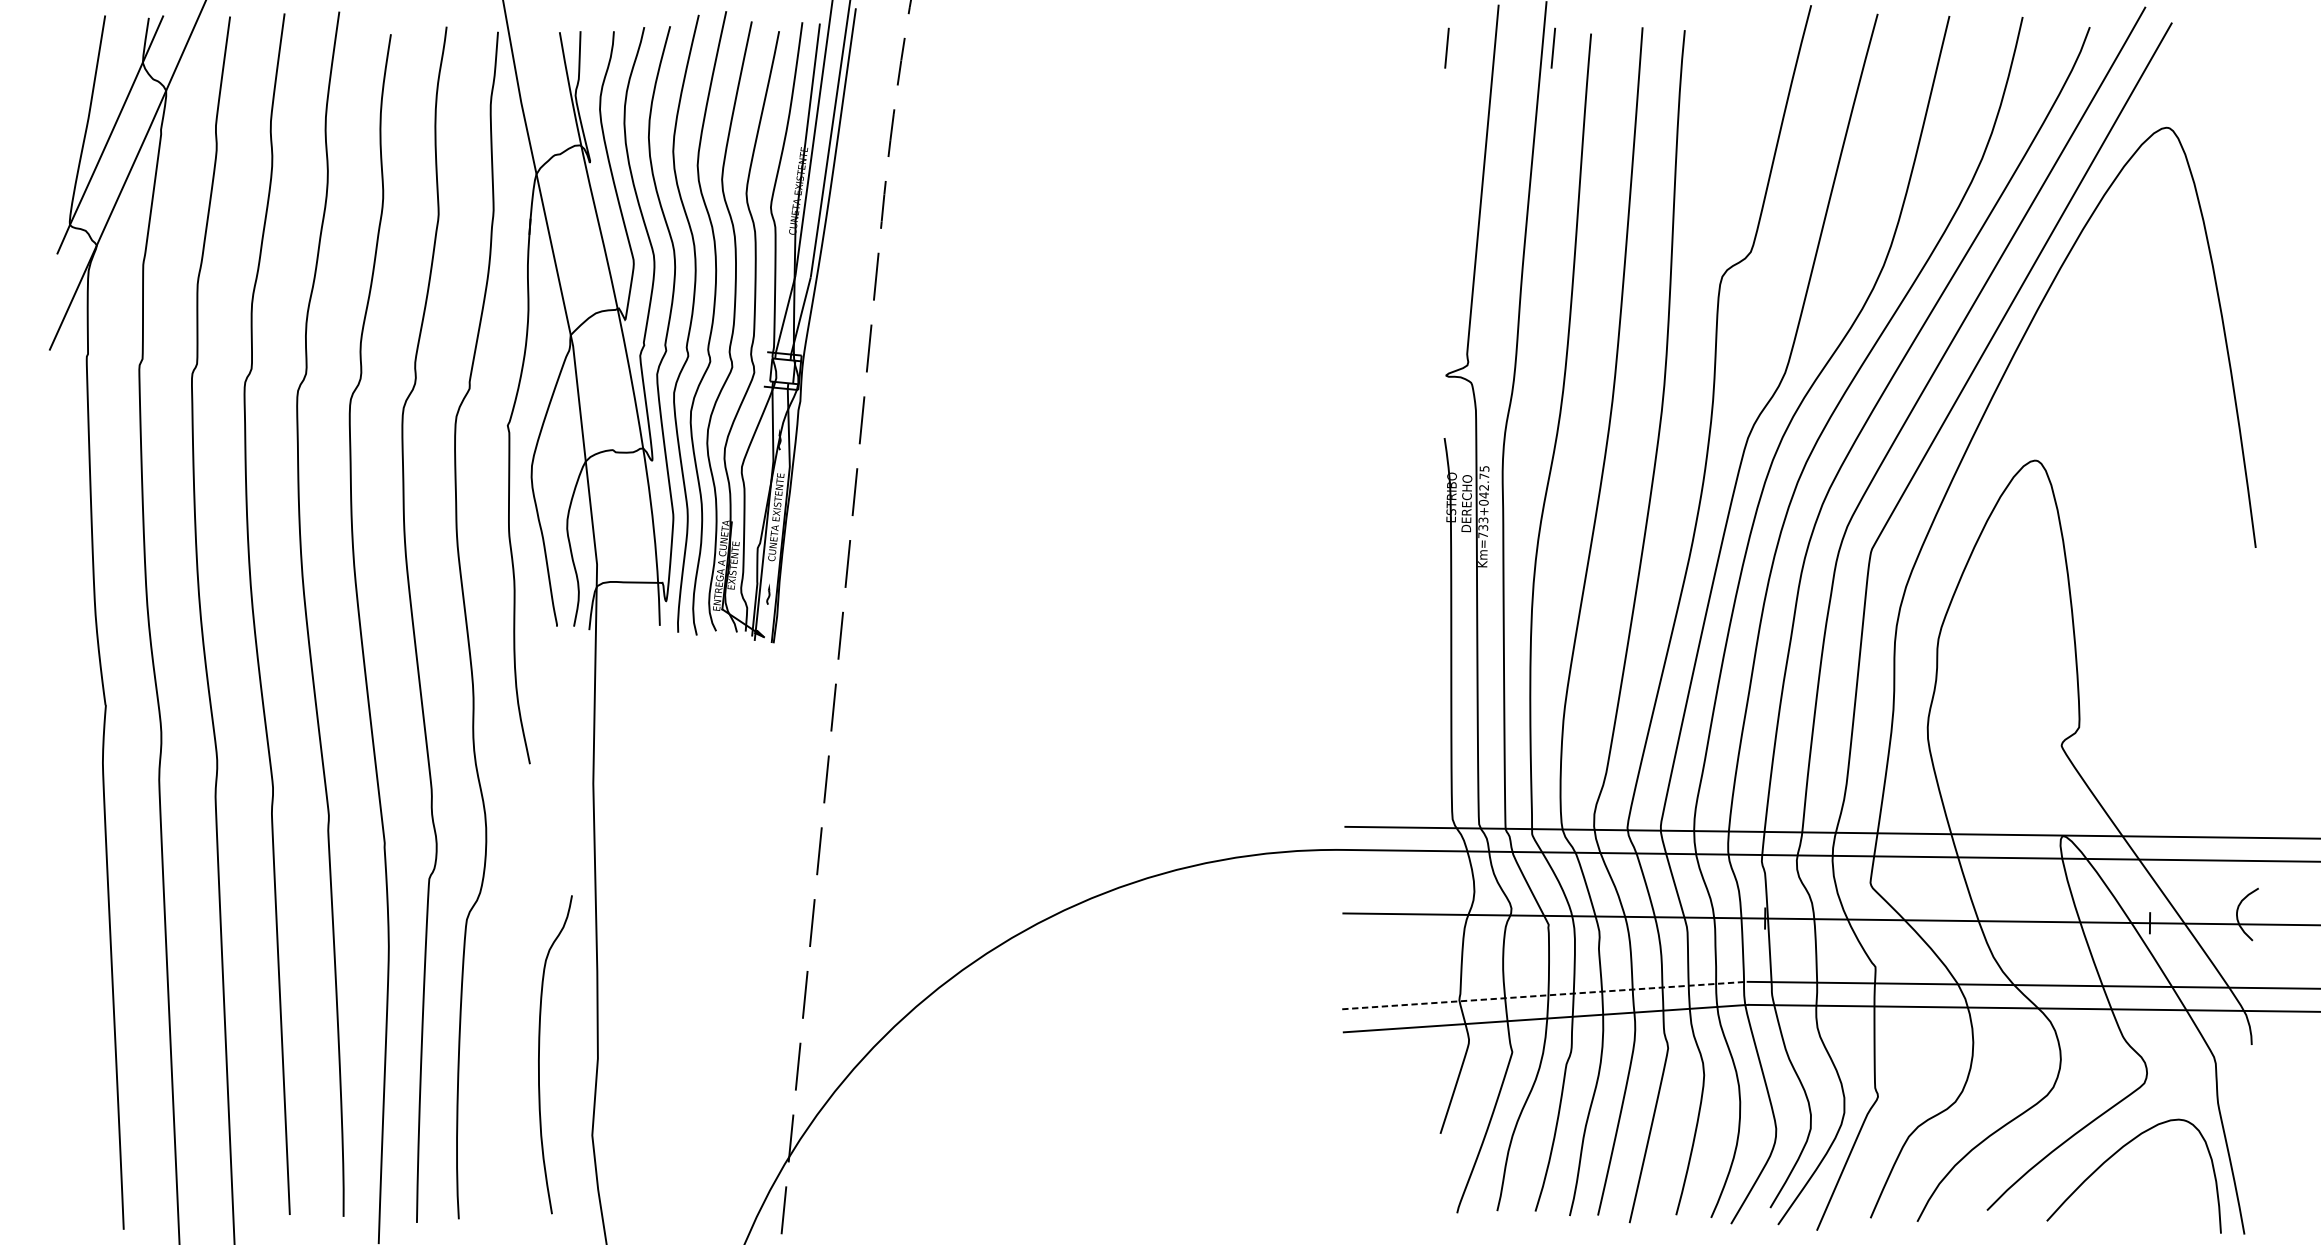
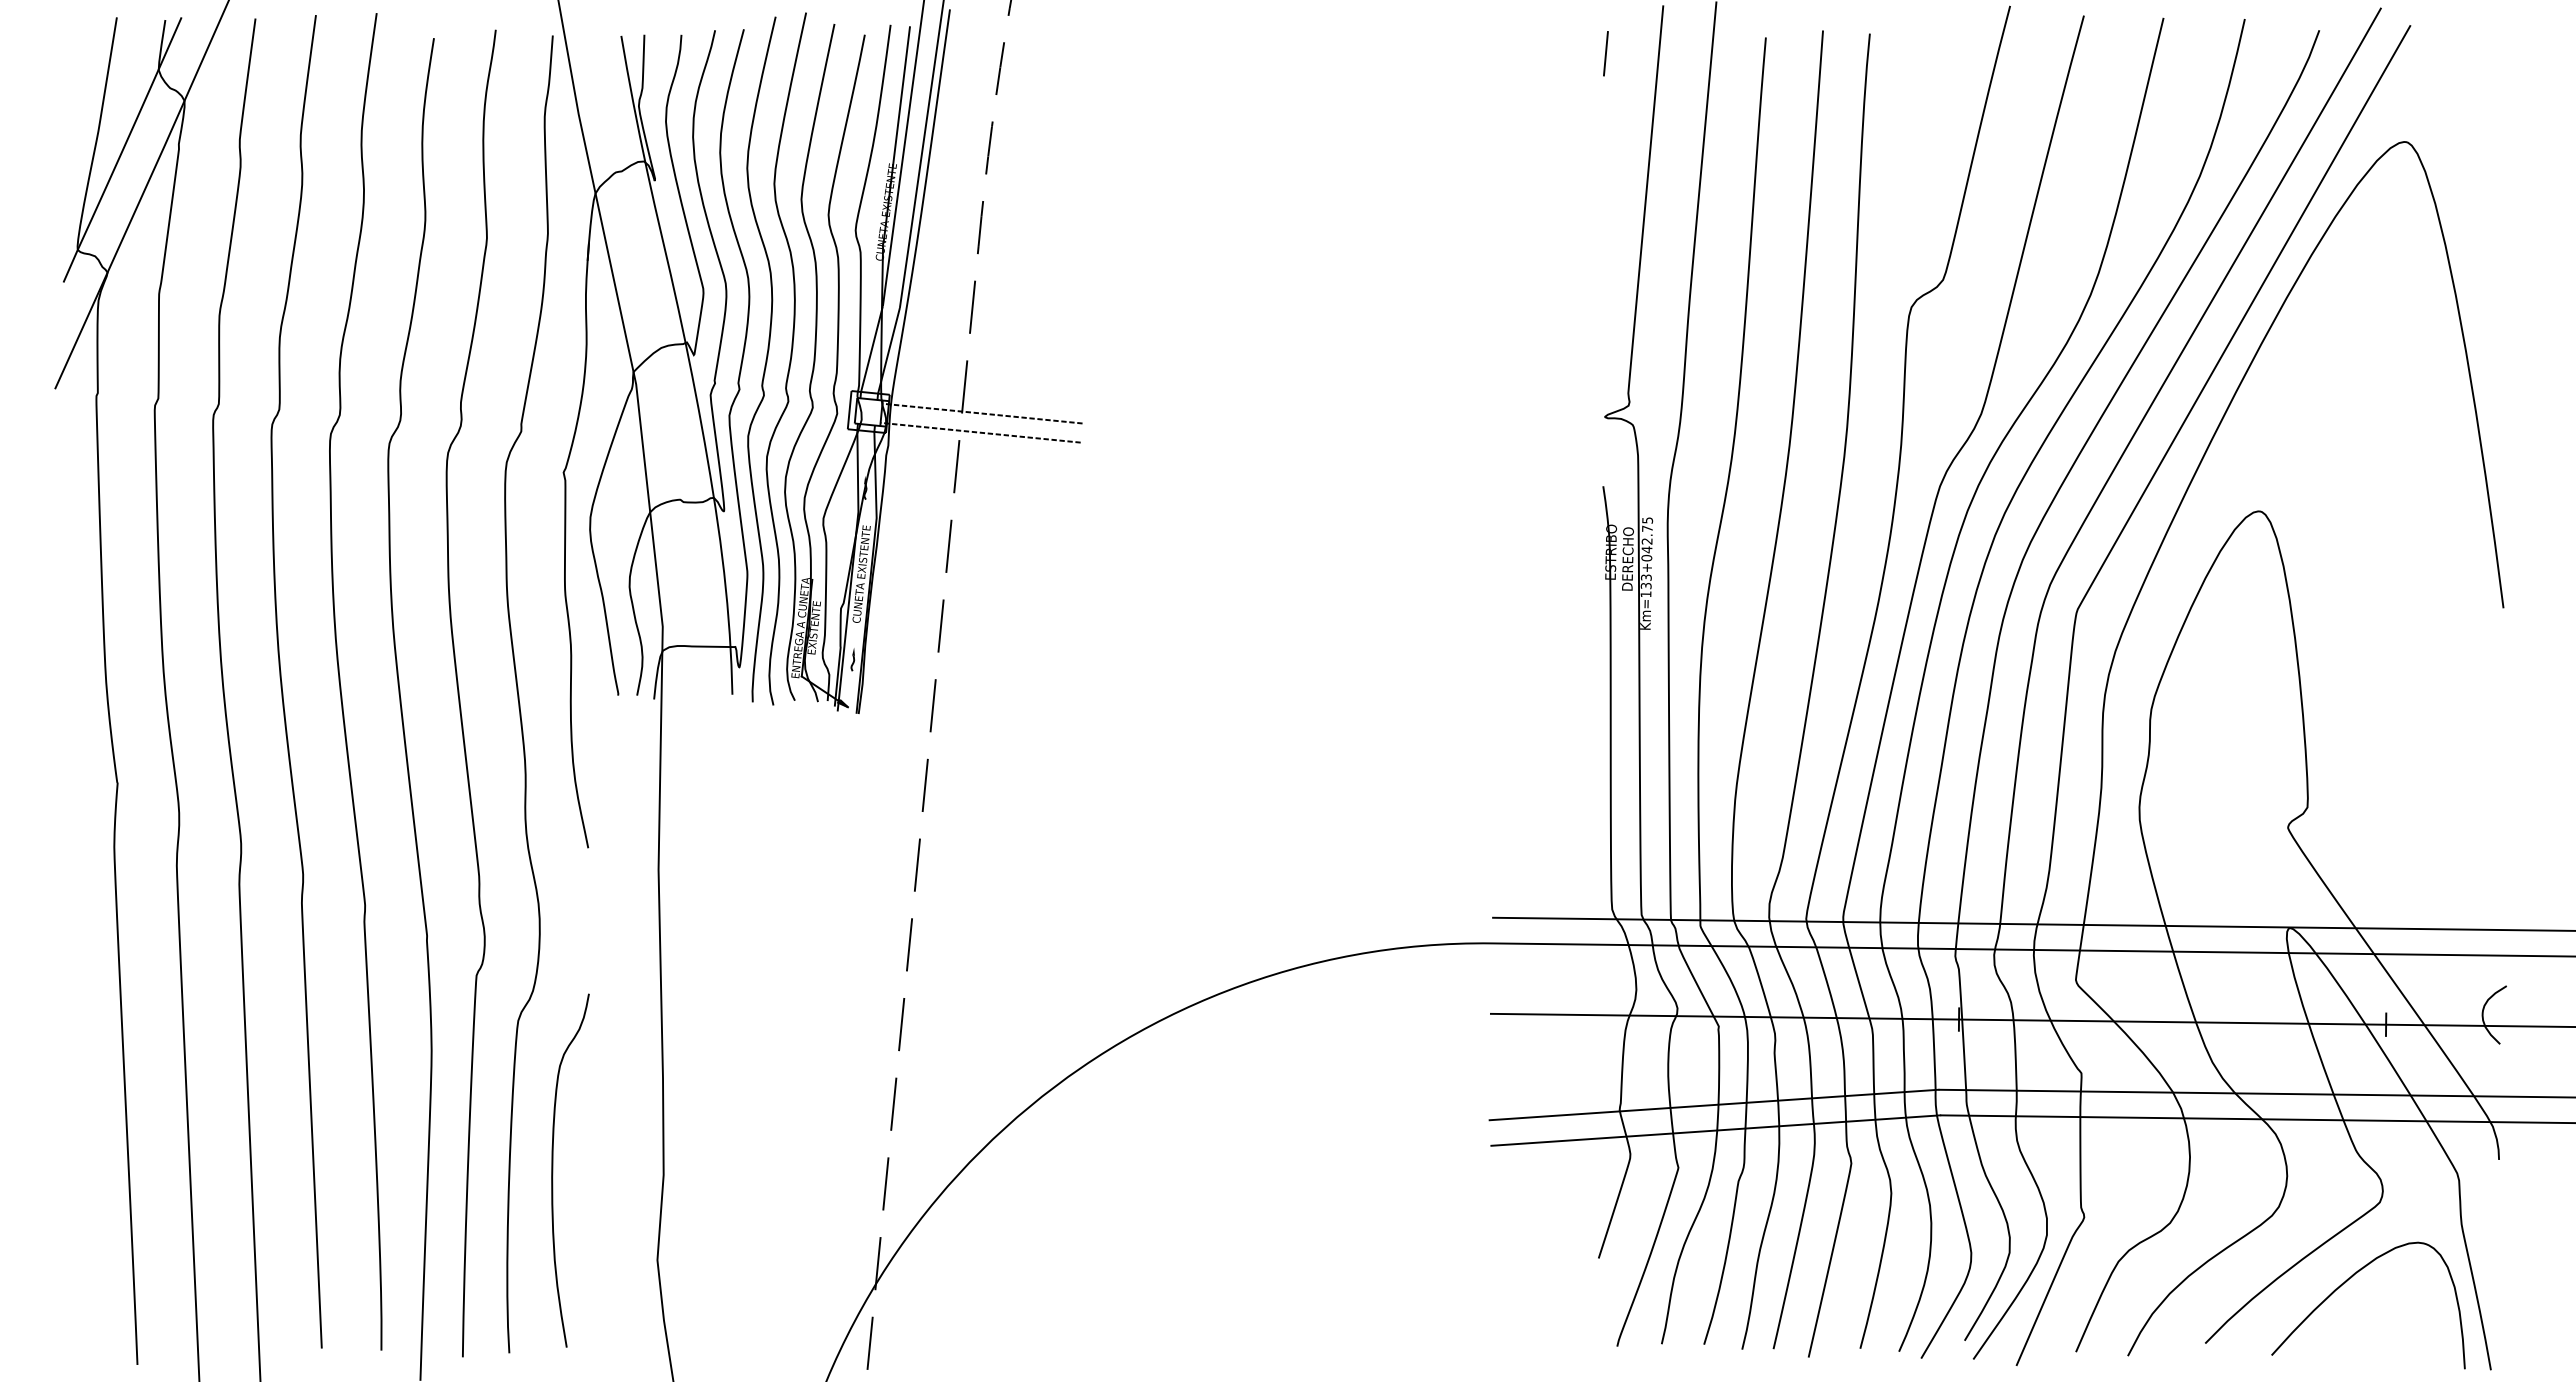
line: (1552, 48) -> (1723, 53), removed
line: (765, 369) -> (849, 410), added
line: (885, 372) -> (982, 413), added
line: (883, 389) -> (980, 432), added
text: (1482, 535) -> (1645, 594), Km=733+042.75 -> Km=133+042.75
line: (1544, 996) -> (1714, 1105), dashed -> solid
curve: (540, 1054) -> (553, 1170), moved

